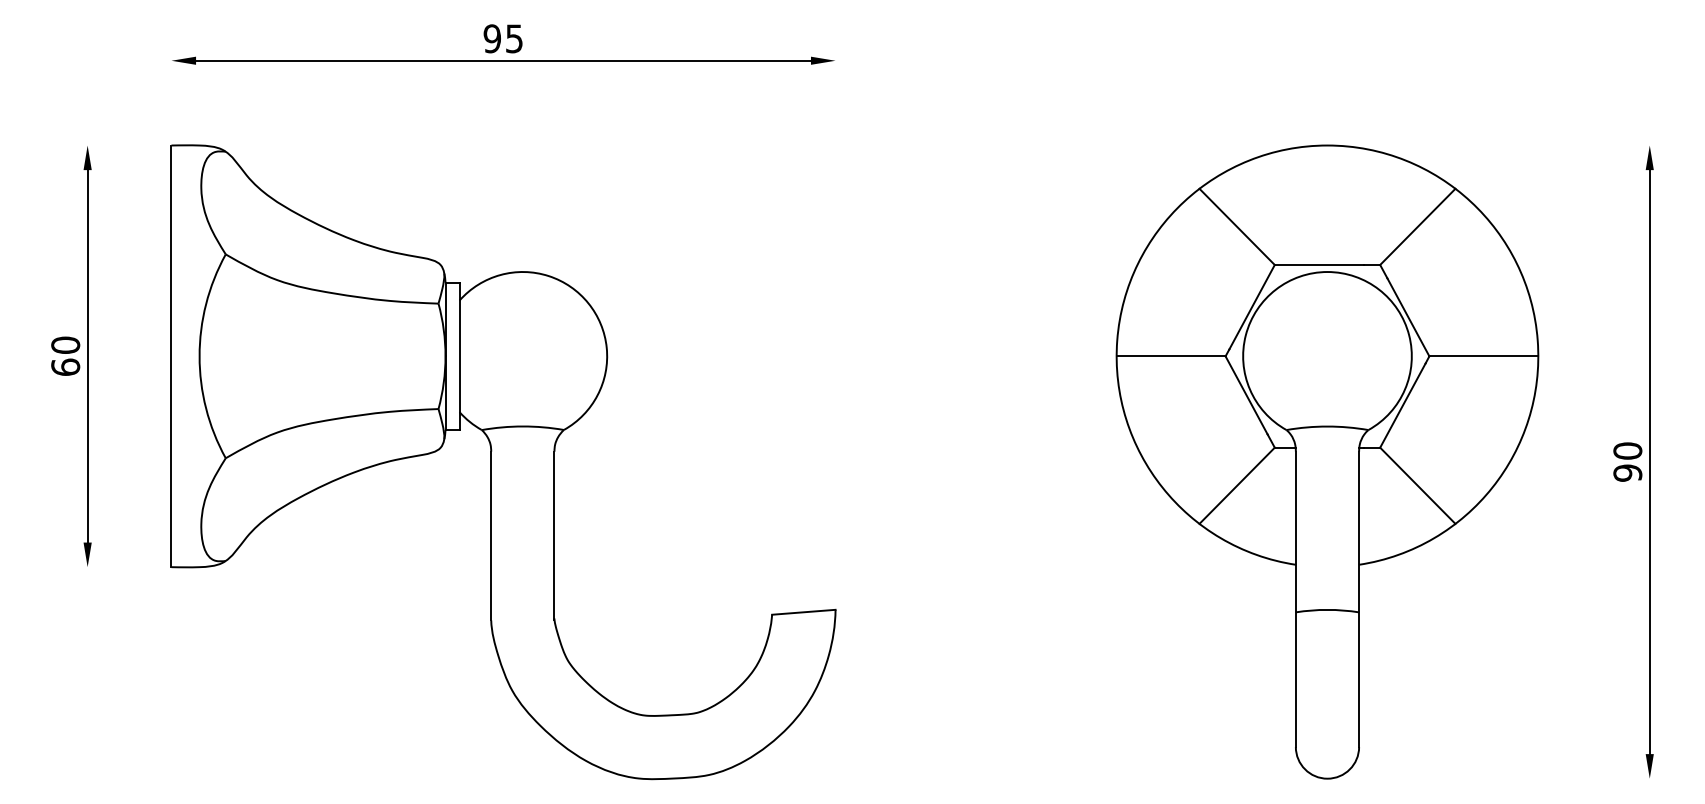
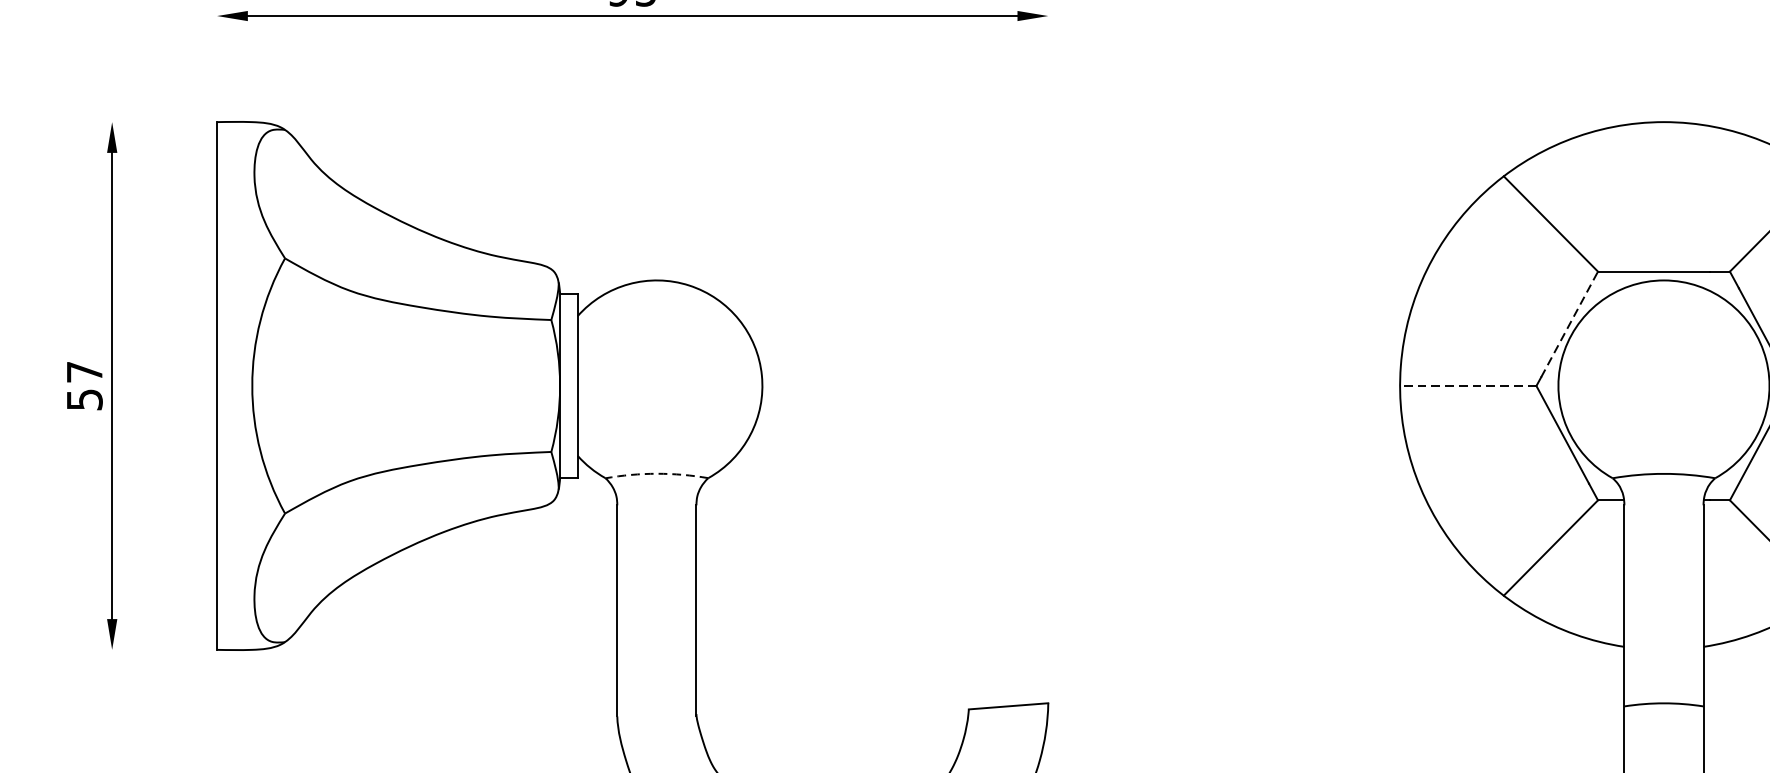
line: (1252, 307) -> (1570, 324), solid -> dashed
text: (65, 355) -> (84, 384), 60 -> 57
line: (1170, 356) -> (1467, 386), solid -> dashed
arc: (522, 426) -> (656, 473), solid -> dashed

